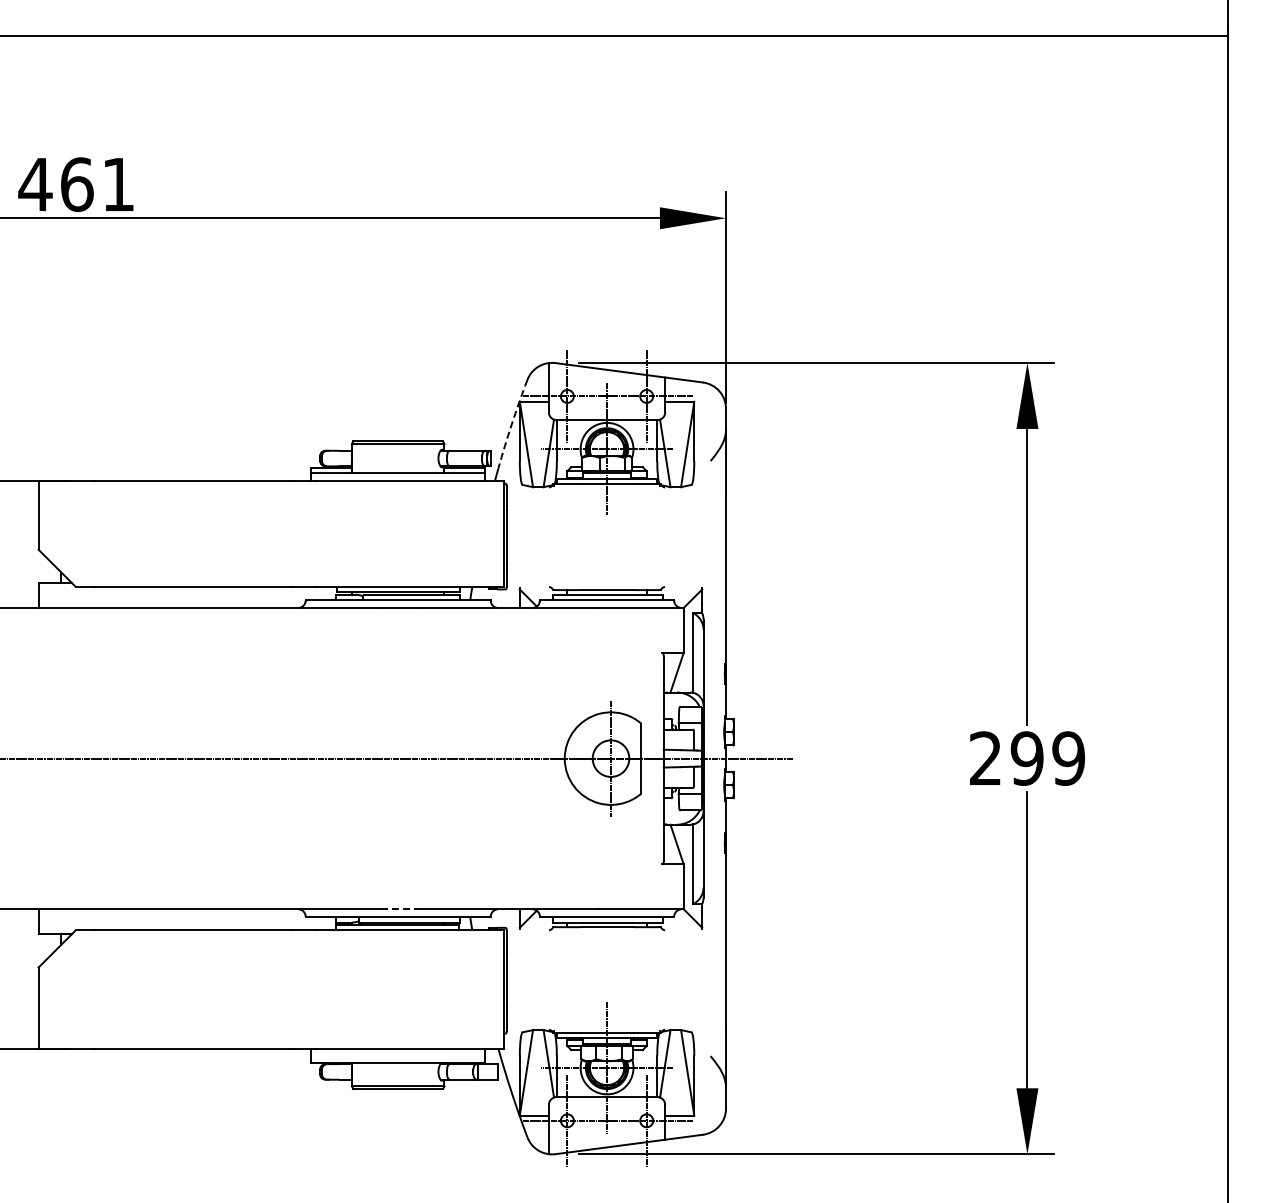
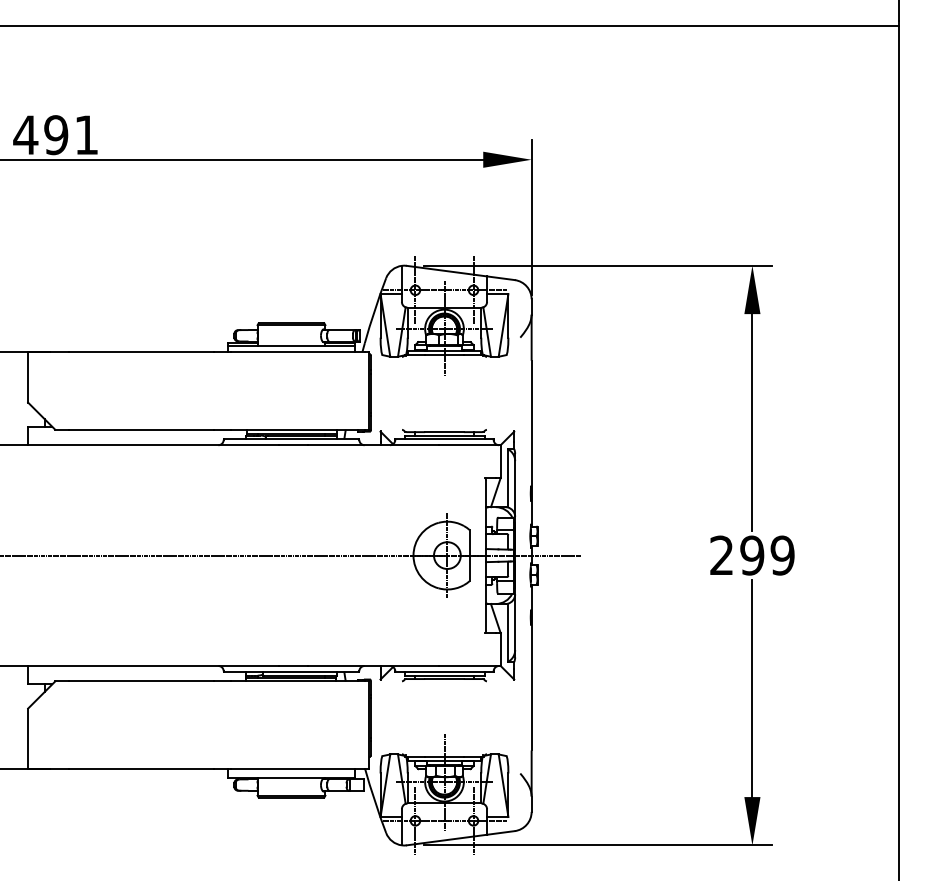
text: (76, 184) -> (55, 135), 461 -> 491
arc: (511, 424) -> (374, 310), dashed -> solid
line: (400, 909) -> (293, 666), dashed -> solid

